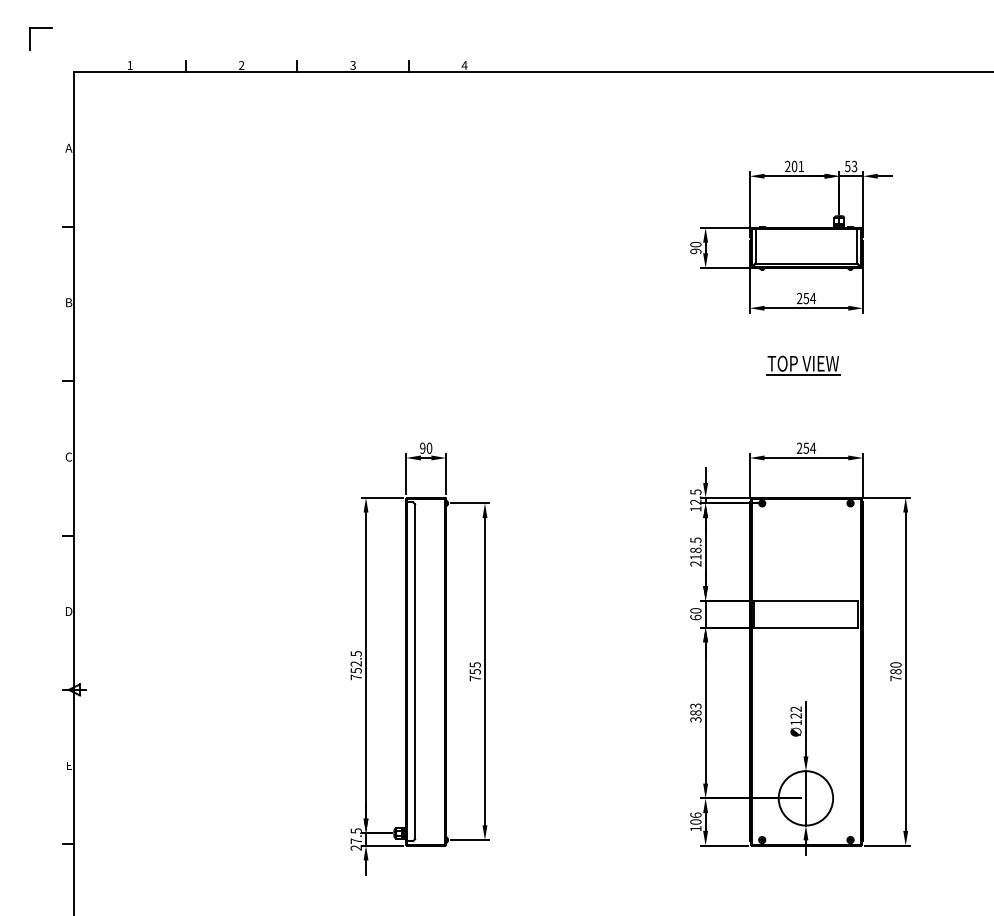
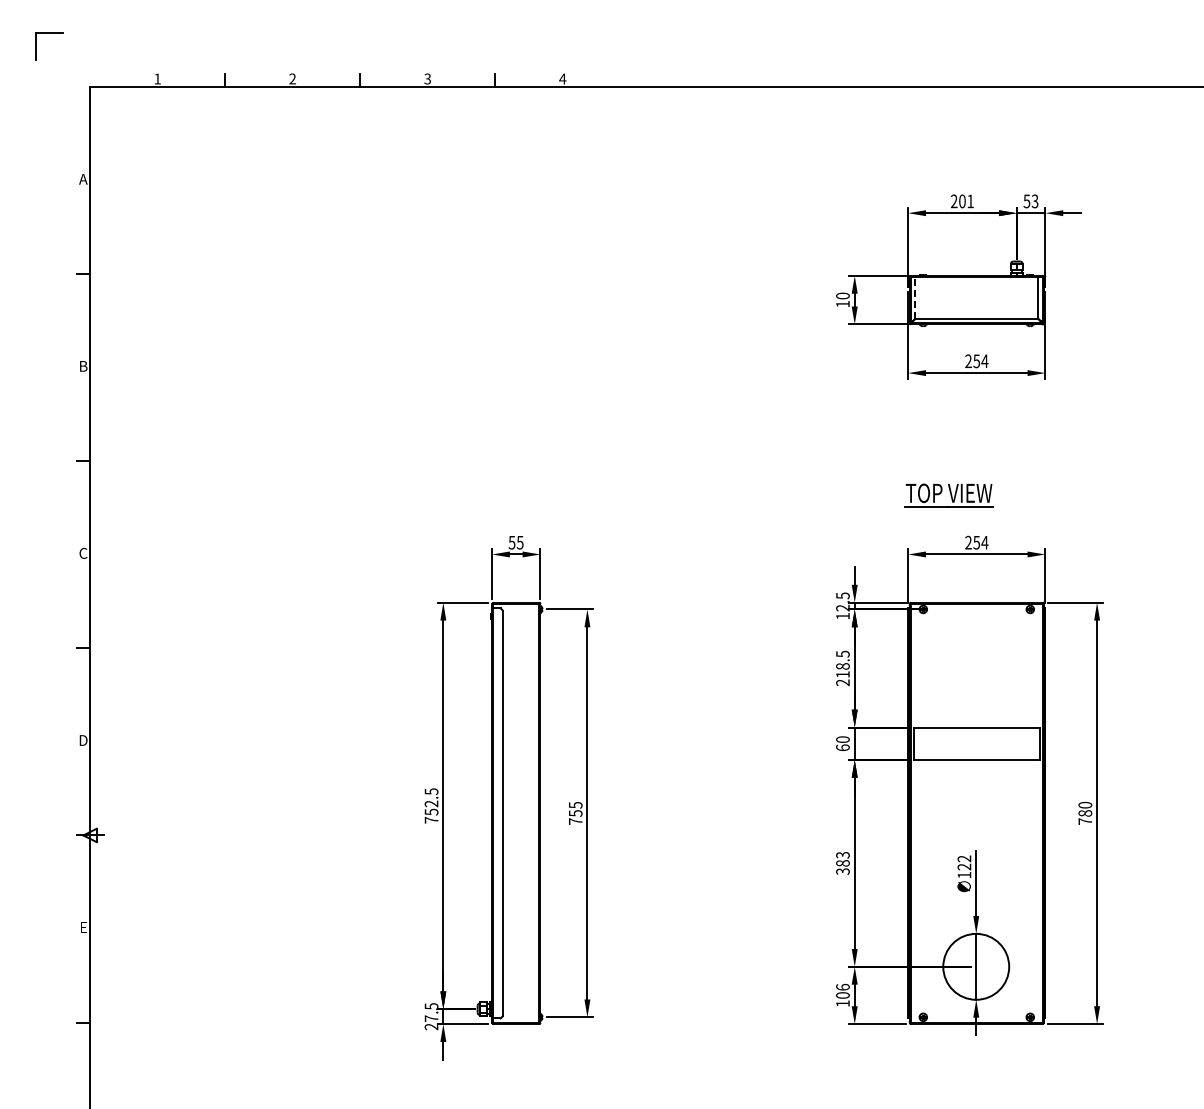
line: (755, 246) -> (915, 298), solid -> dashed
text: (695, 251) -> (842, 304), 90 -> 10
part: (802, 365) -> (948, 495), moved
text: (425, 448) -> (515, 542), 90 -> 55

